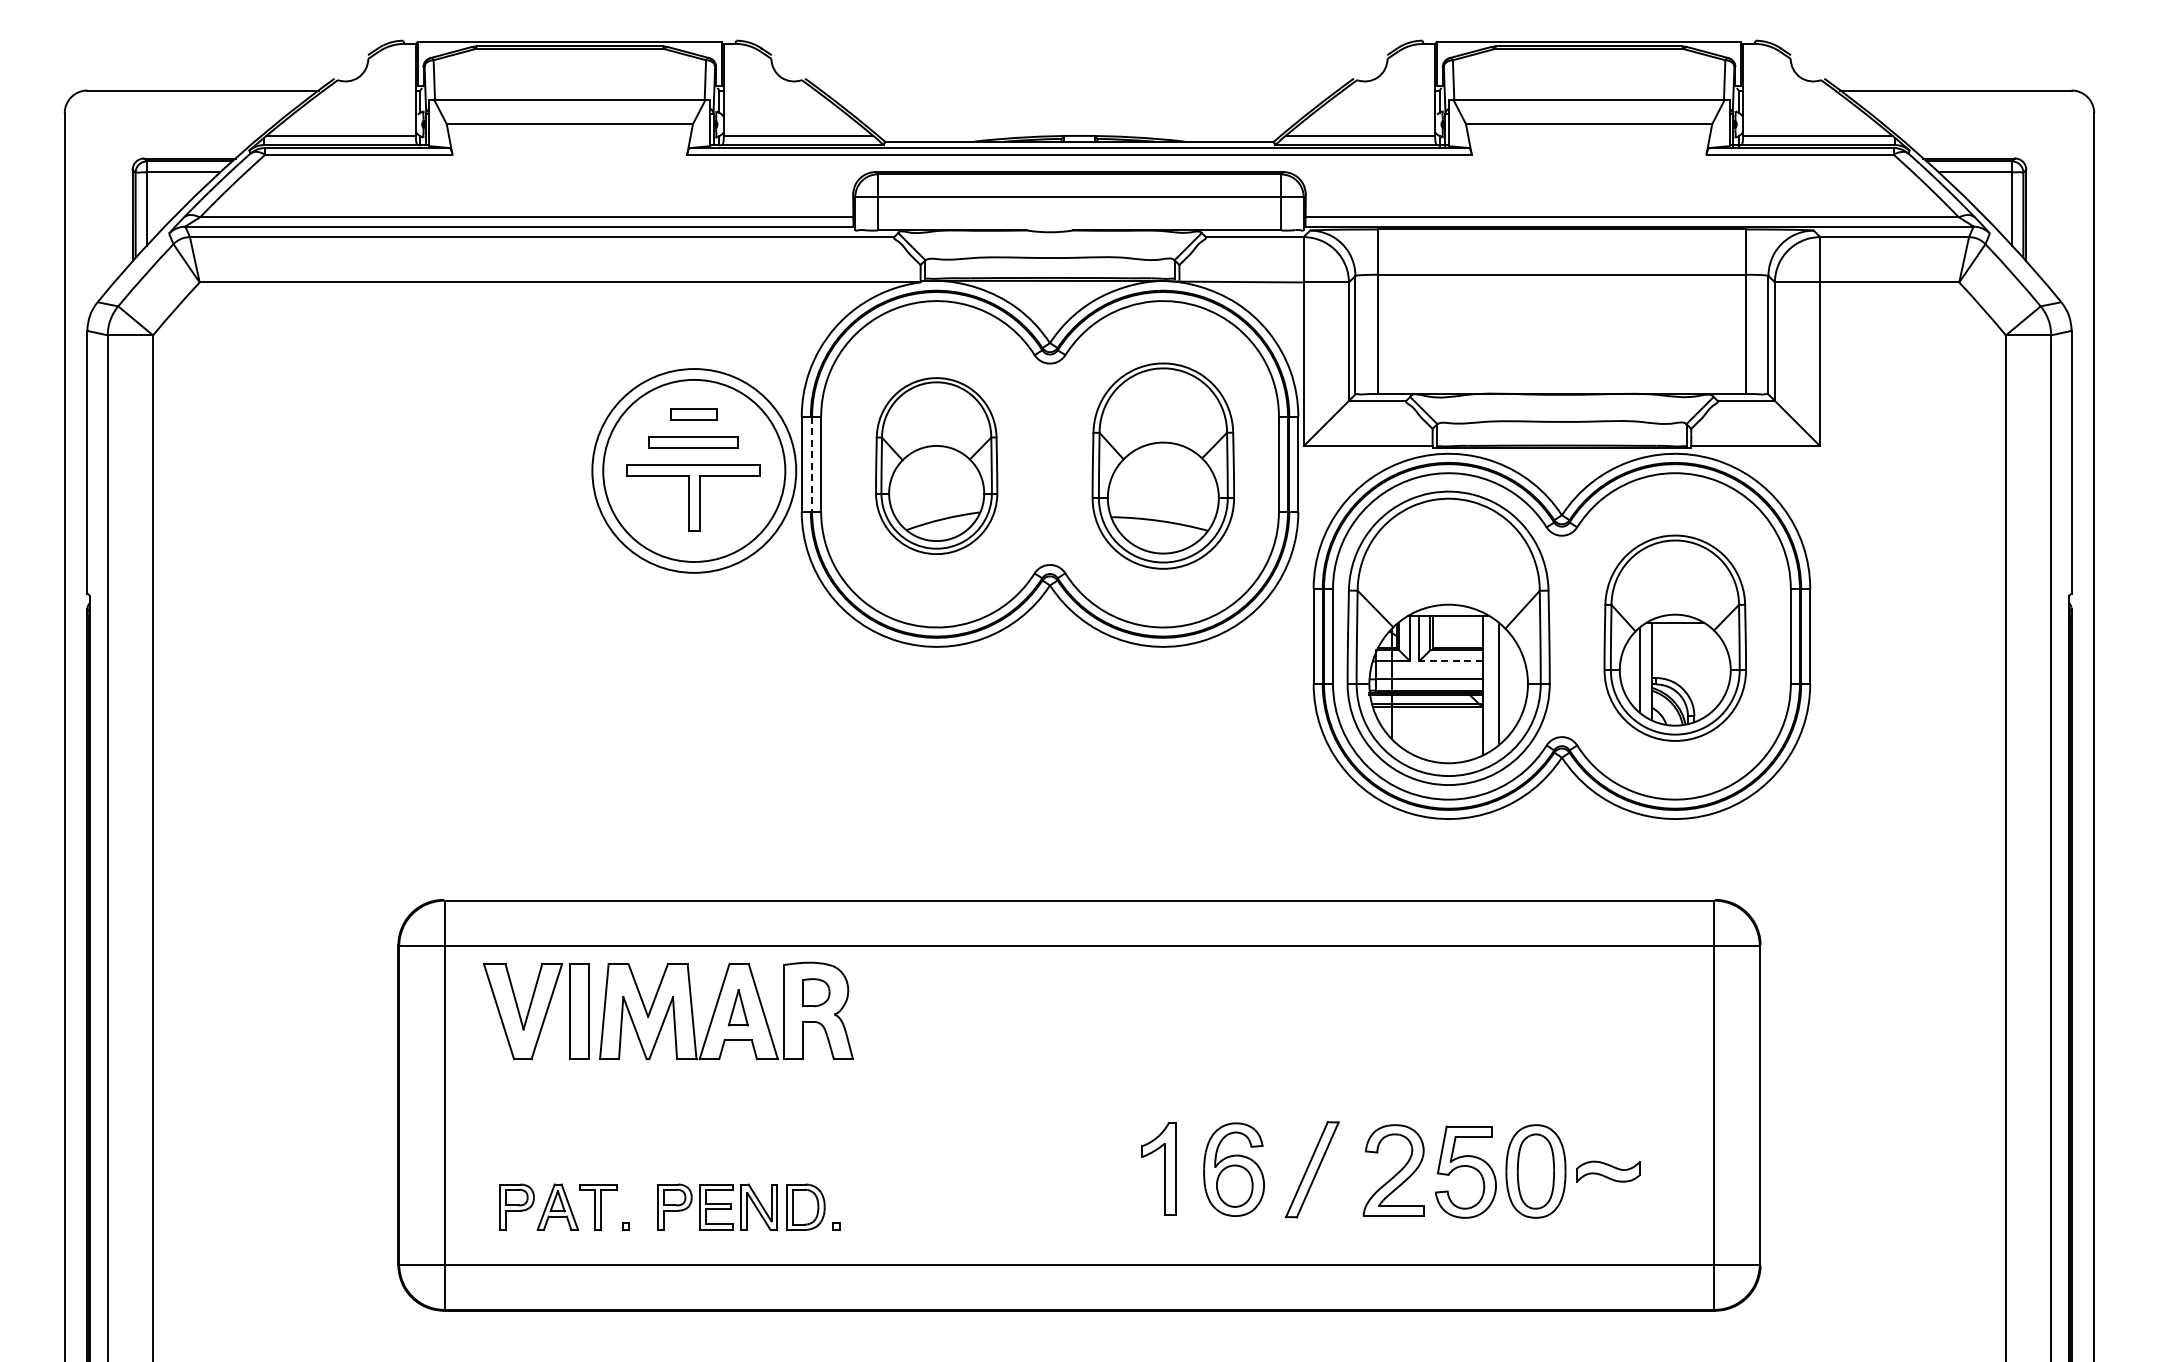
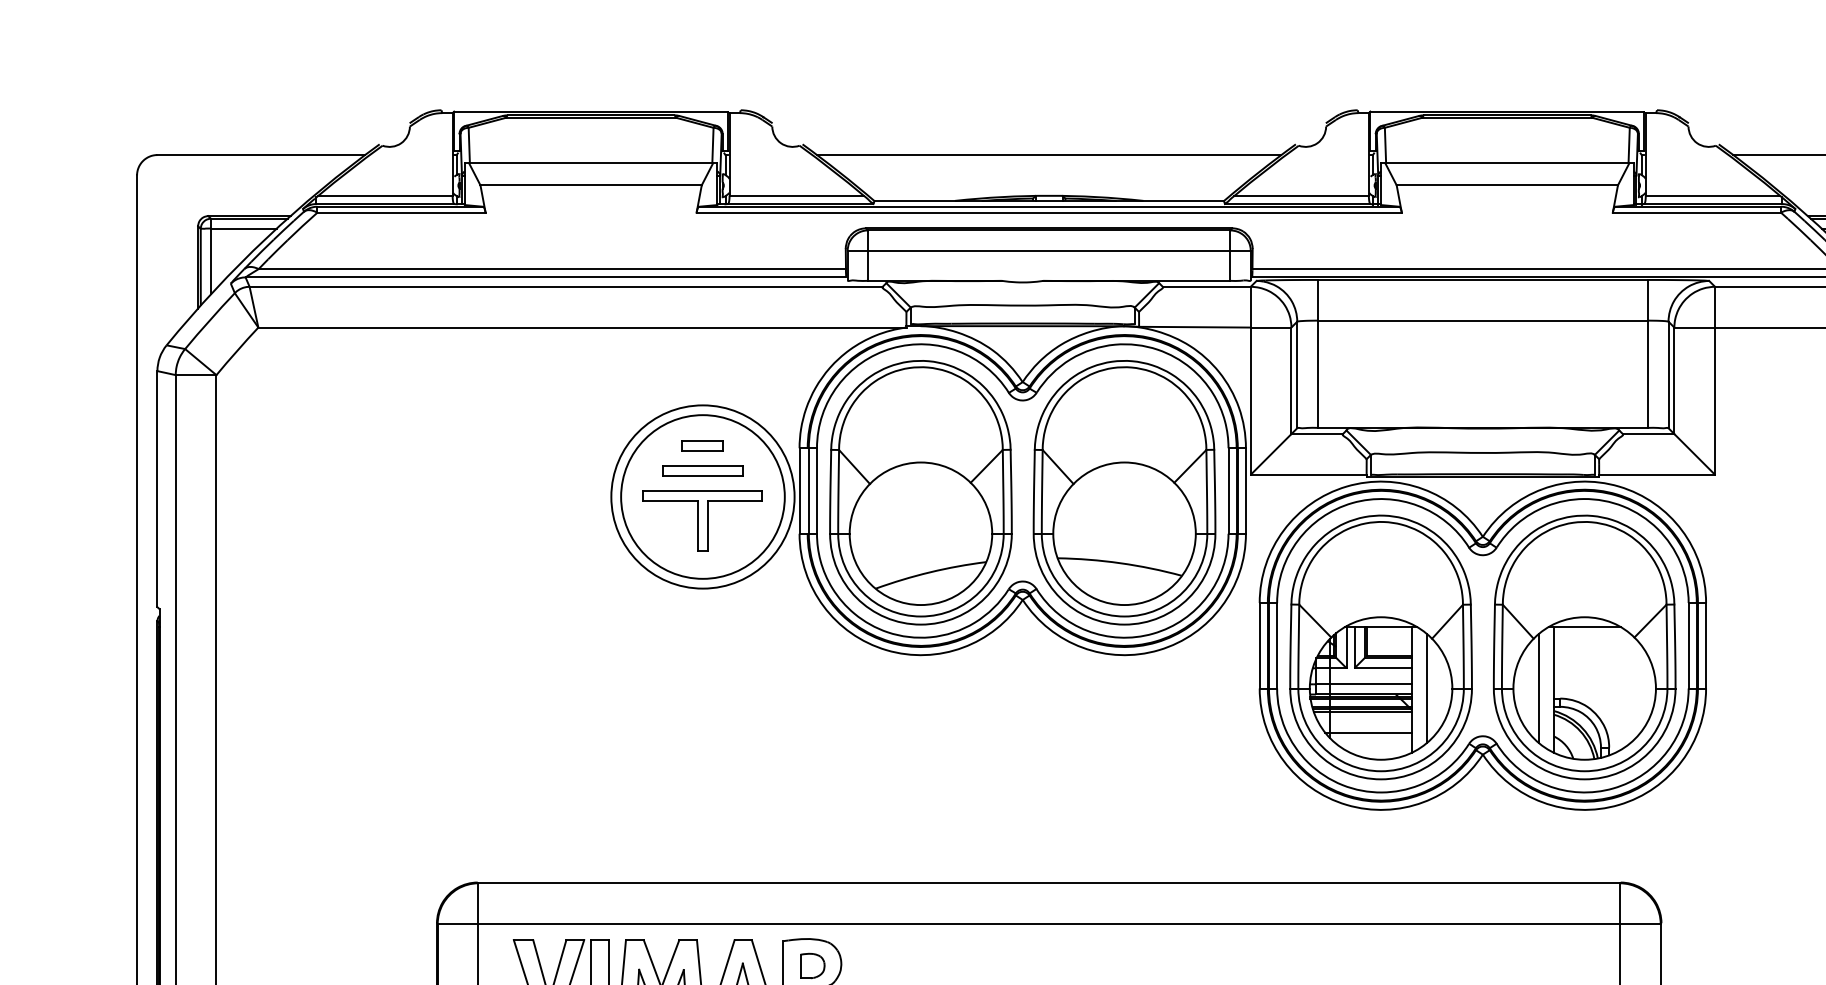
line: (1079, 90) -> (1049, 155), added
line: (812, 464) -> (809, 491), dashed -> solid
part: (936, 465) -> (920, 492), size x1.67
part: (1163, 465) -> (1124, 492), size x1.43
part: (1675, 637) -> (1584, 646), size x1.43
line: (1450, 661) -> (1382, 668), dashed -> solid
line: (1428, 710) -> (1362, 712), added
line: (1434, 733) -> (1368, 733), added

